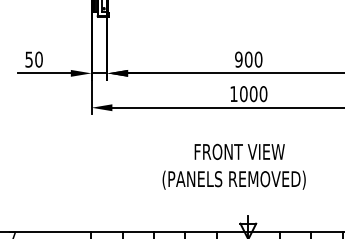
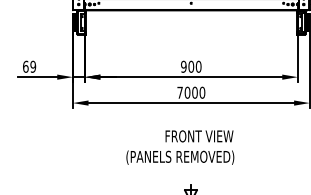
text: (34, 59) -> (29, 66), 50 -> 69
text: (233, 93) -> (179, 92), 1000 -> 7000
text: (239, 152) -> (199, 136), moved

